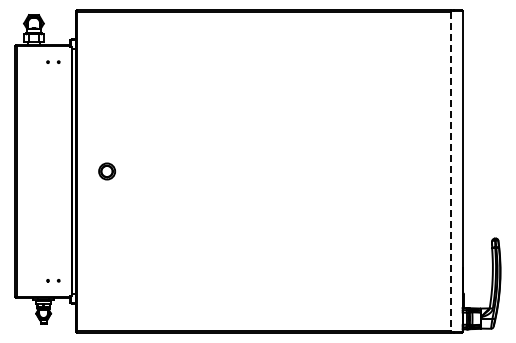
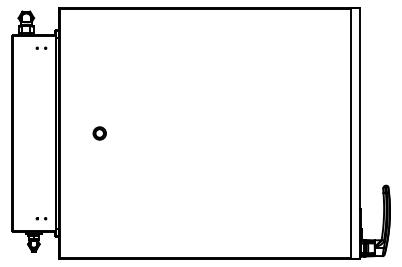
part: (106, 171) -> (99, 133), moved
line: (450, 171) -> (351, 133), dashed -> solid

